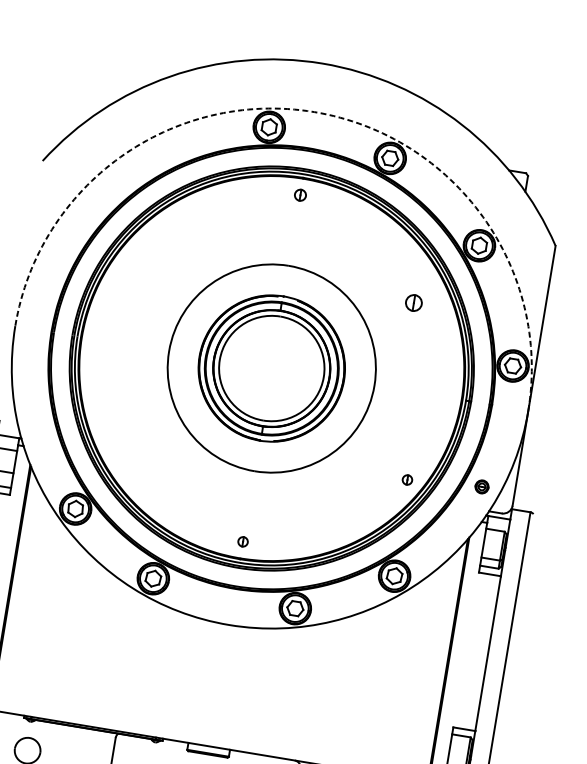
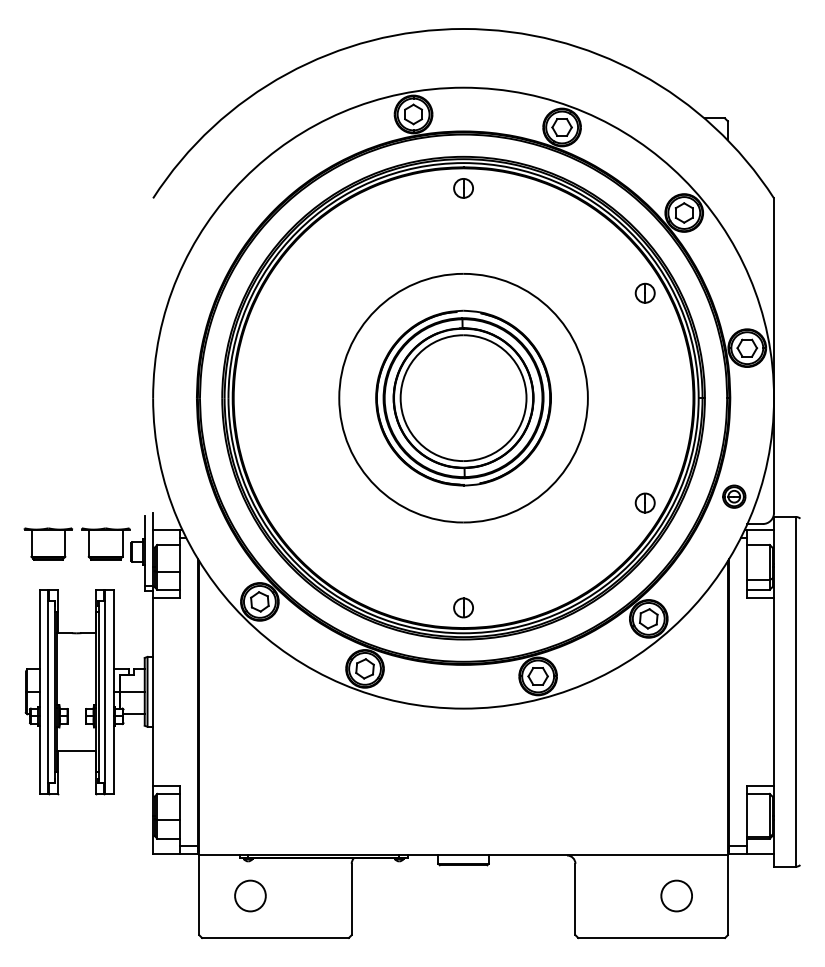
arc: (314, 111) -> (463, 87), dashed -> solid
part: (300, 195) -> (463, 188), size x1.43
part: (413, 302) -> (644, 292), moved
part: (406, 479) -> (644, 502), size x1.67
part: (482, 486) -> (734, 496), size x1.43
part: (243, 541) -> (463, 607), size x1.67

